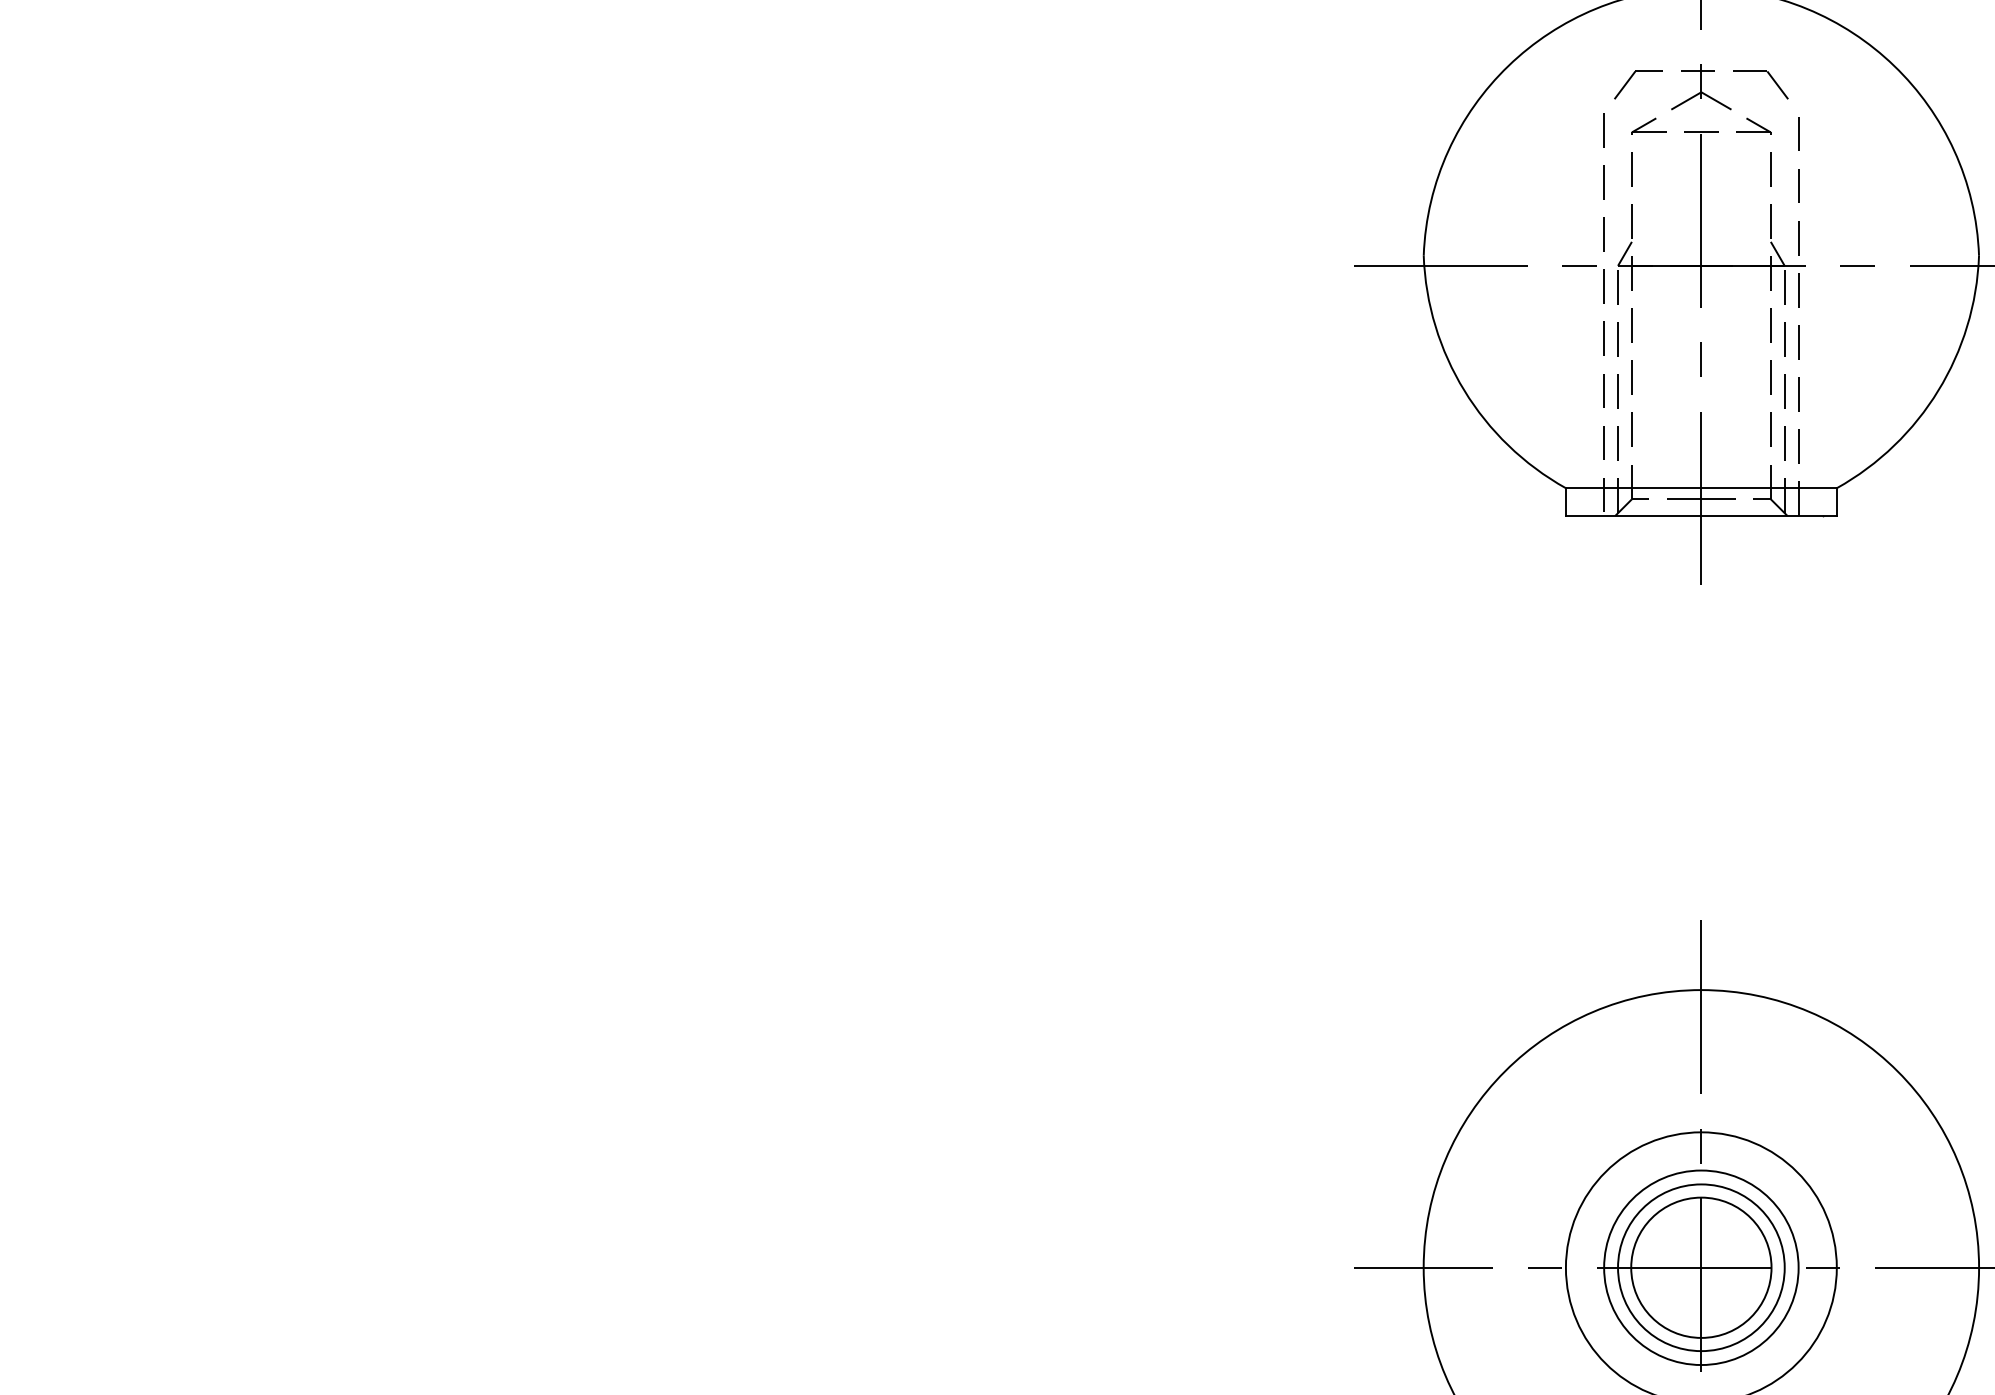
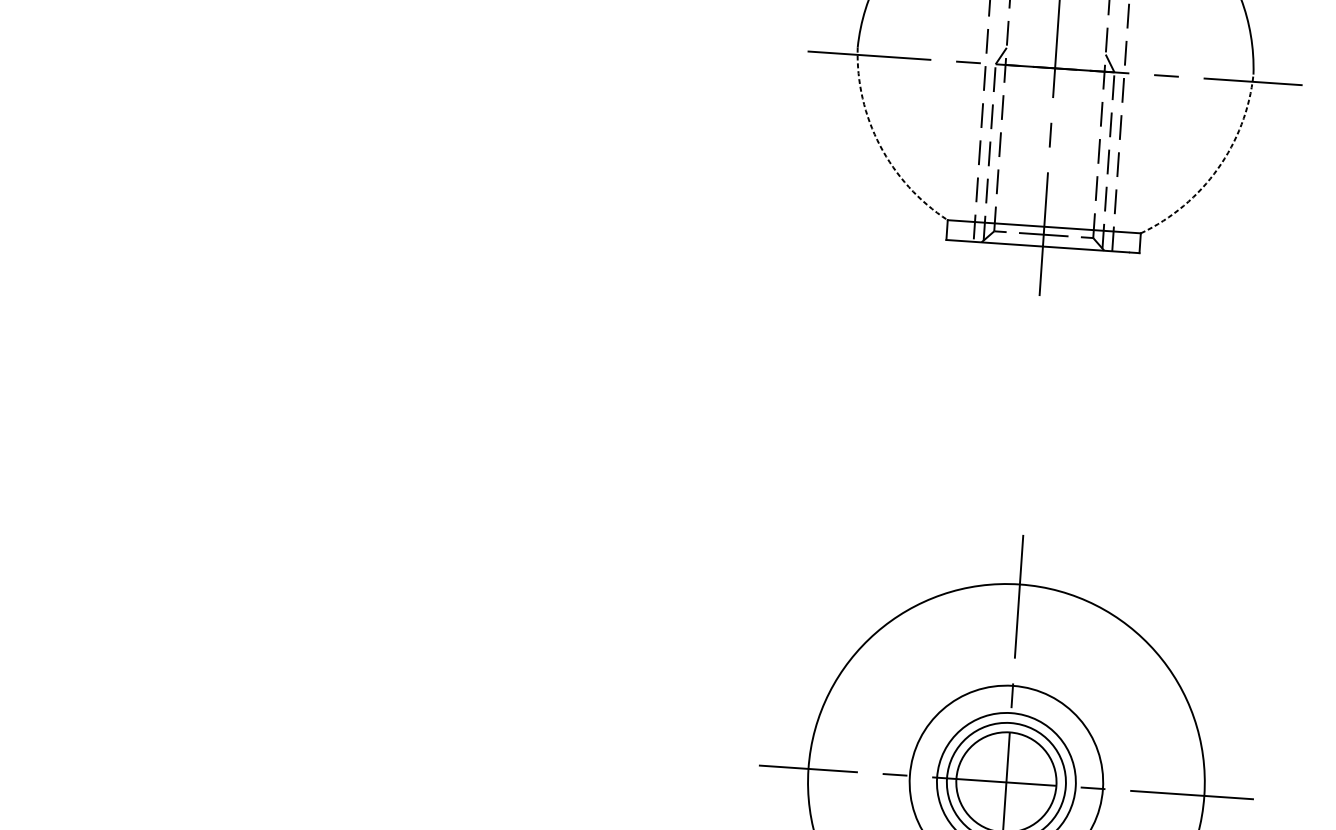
arc: (1464, 390) -> (880, 145), solid -> dashed
arc: (1938, 390) -> (1218, 168), solid -> dashed

